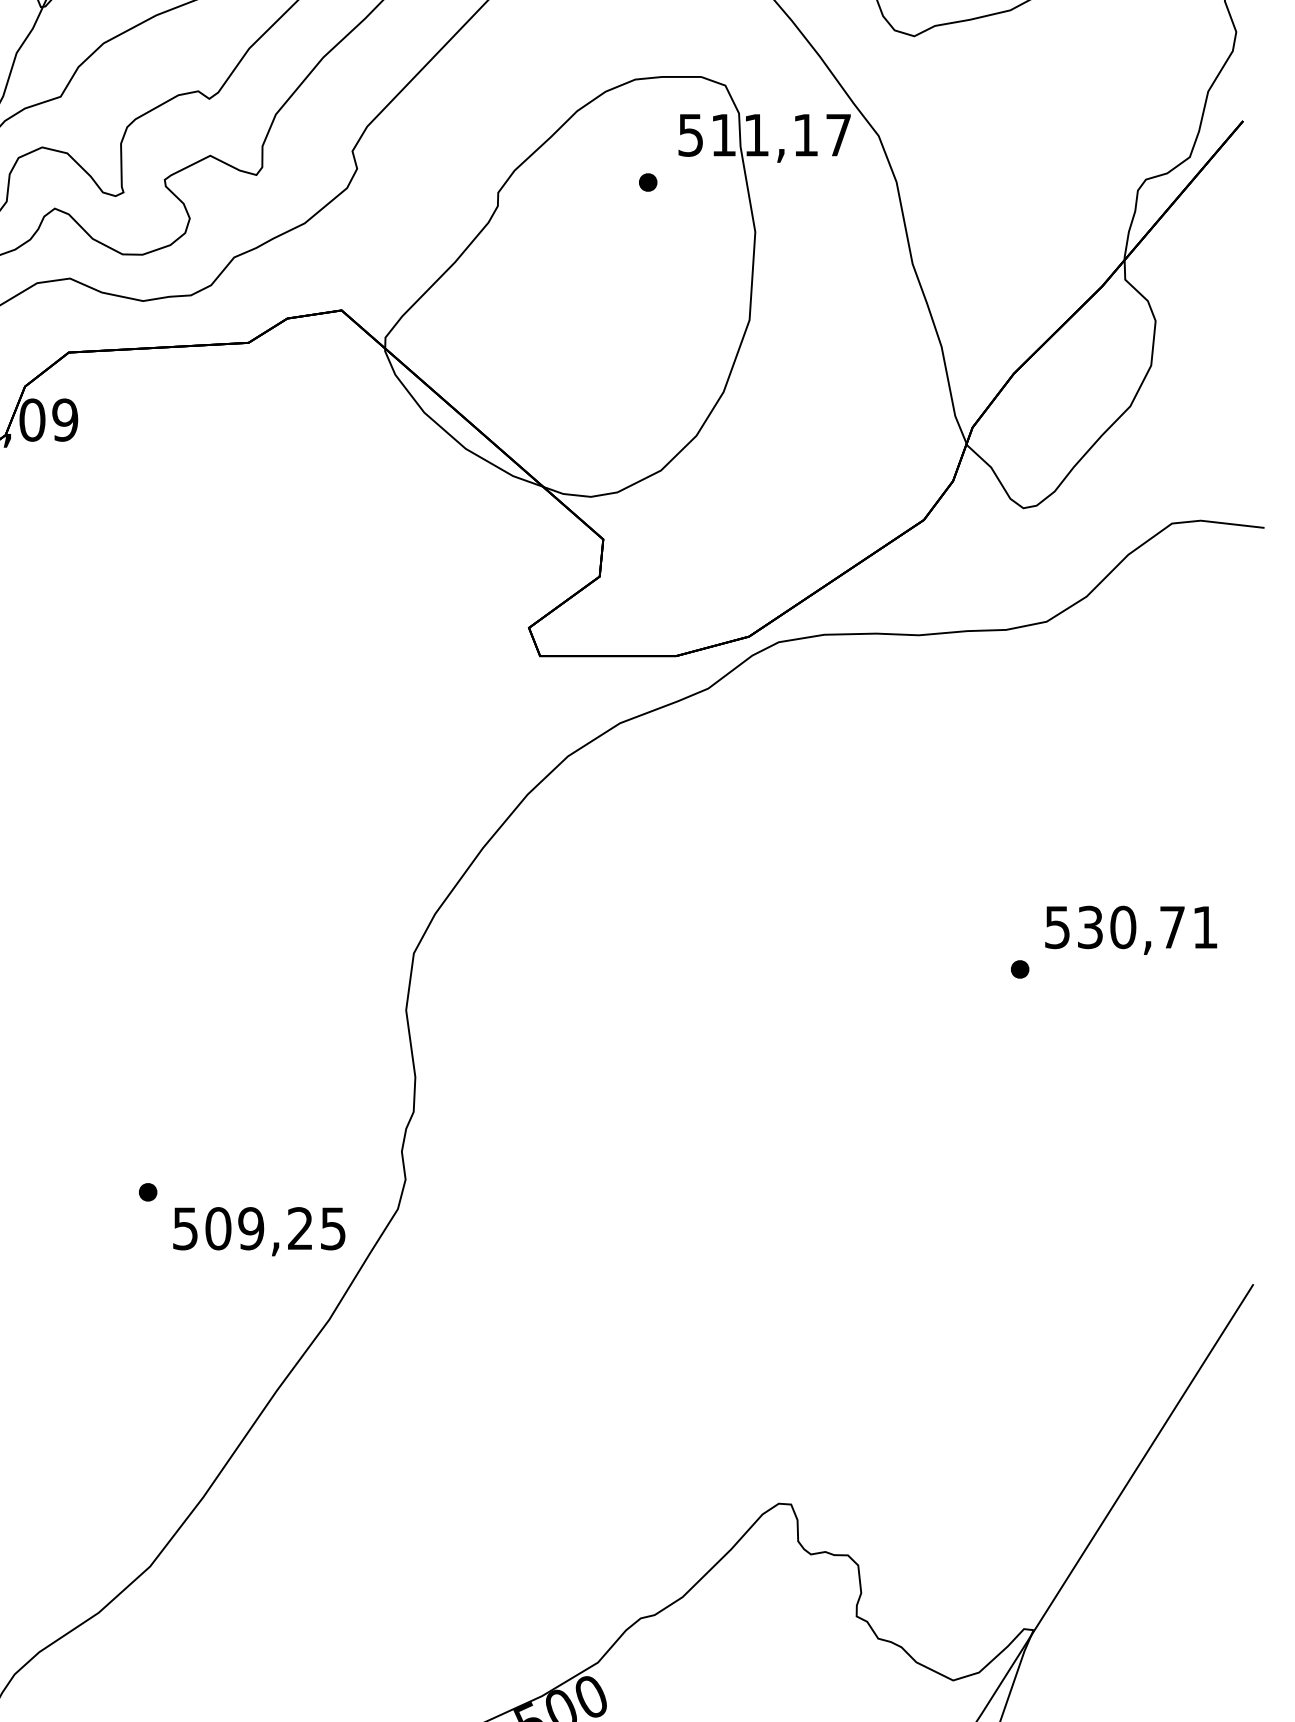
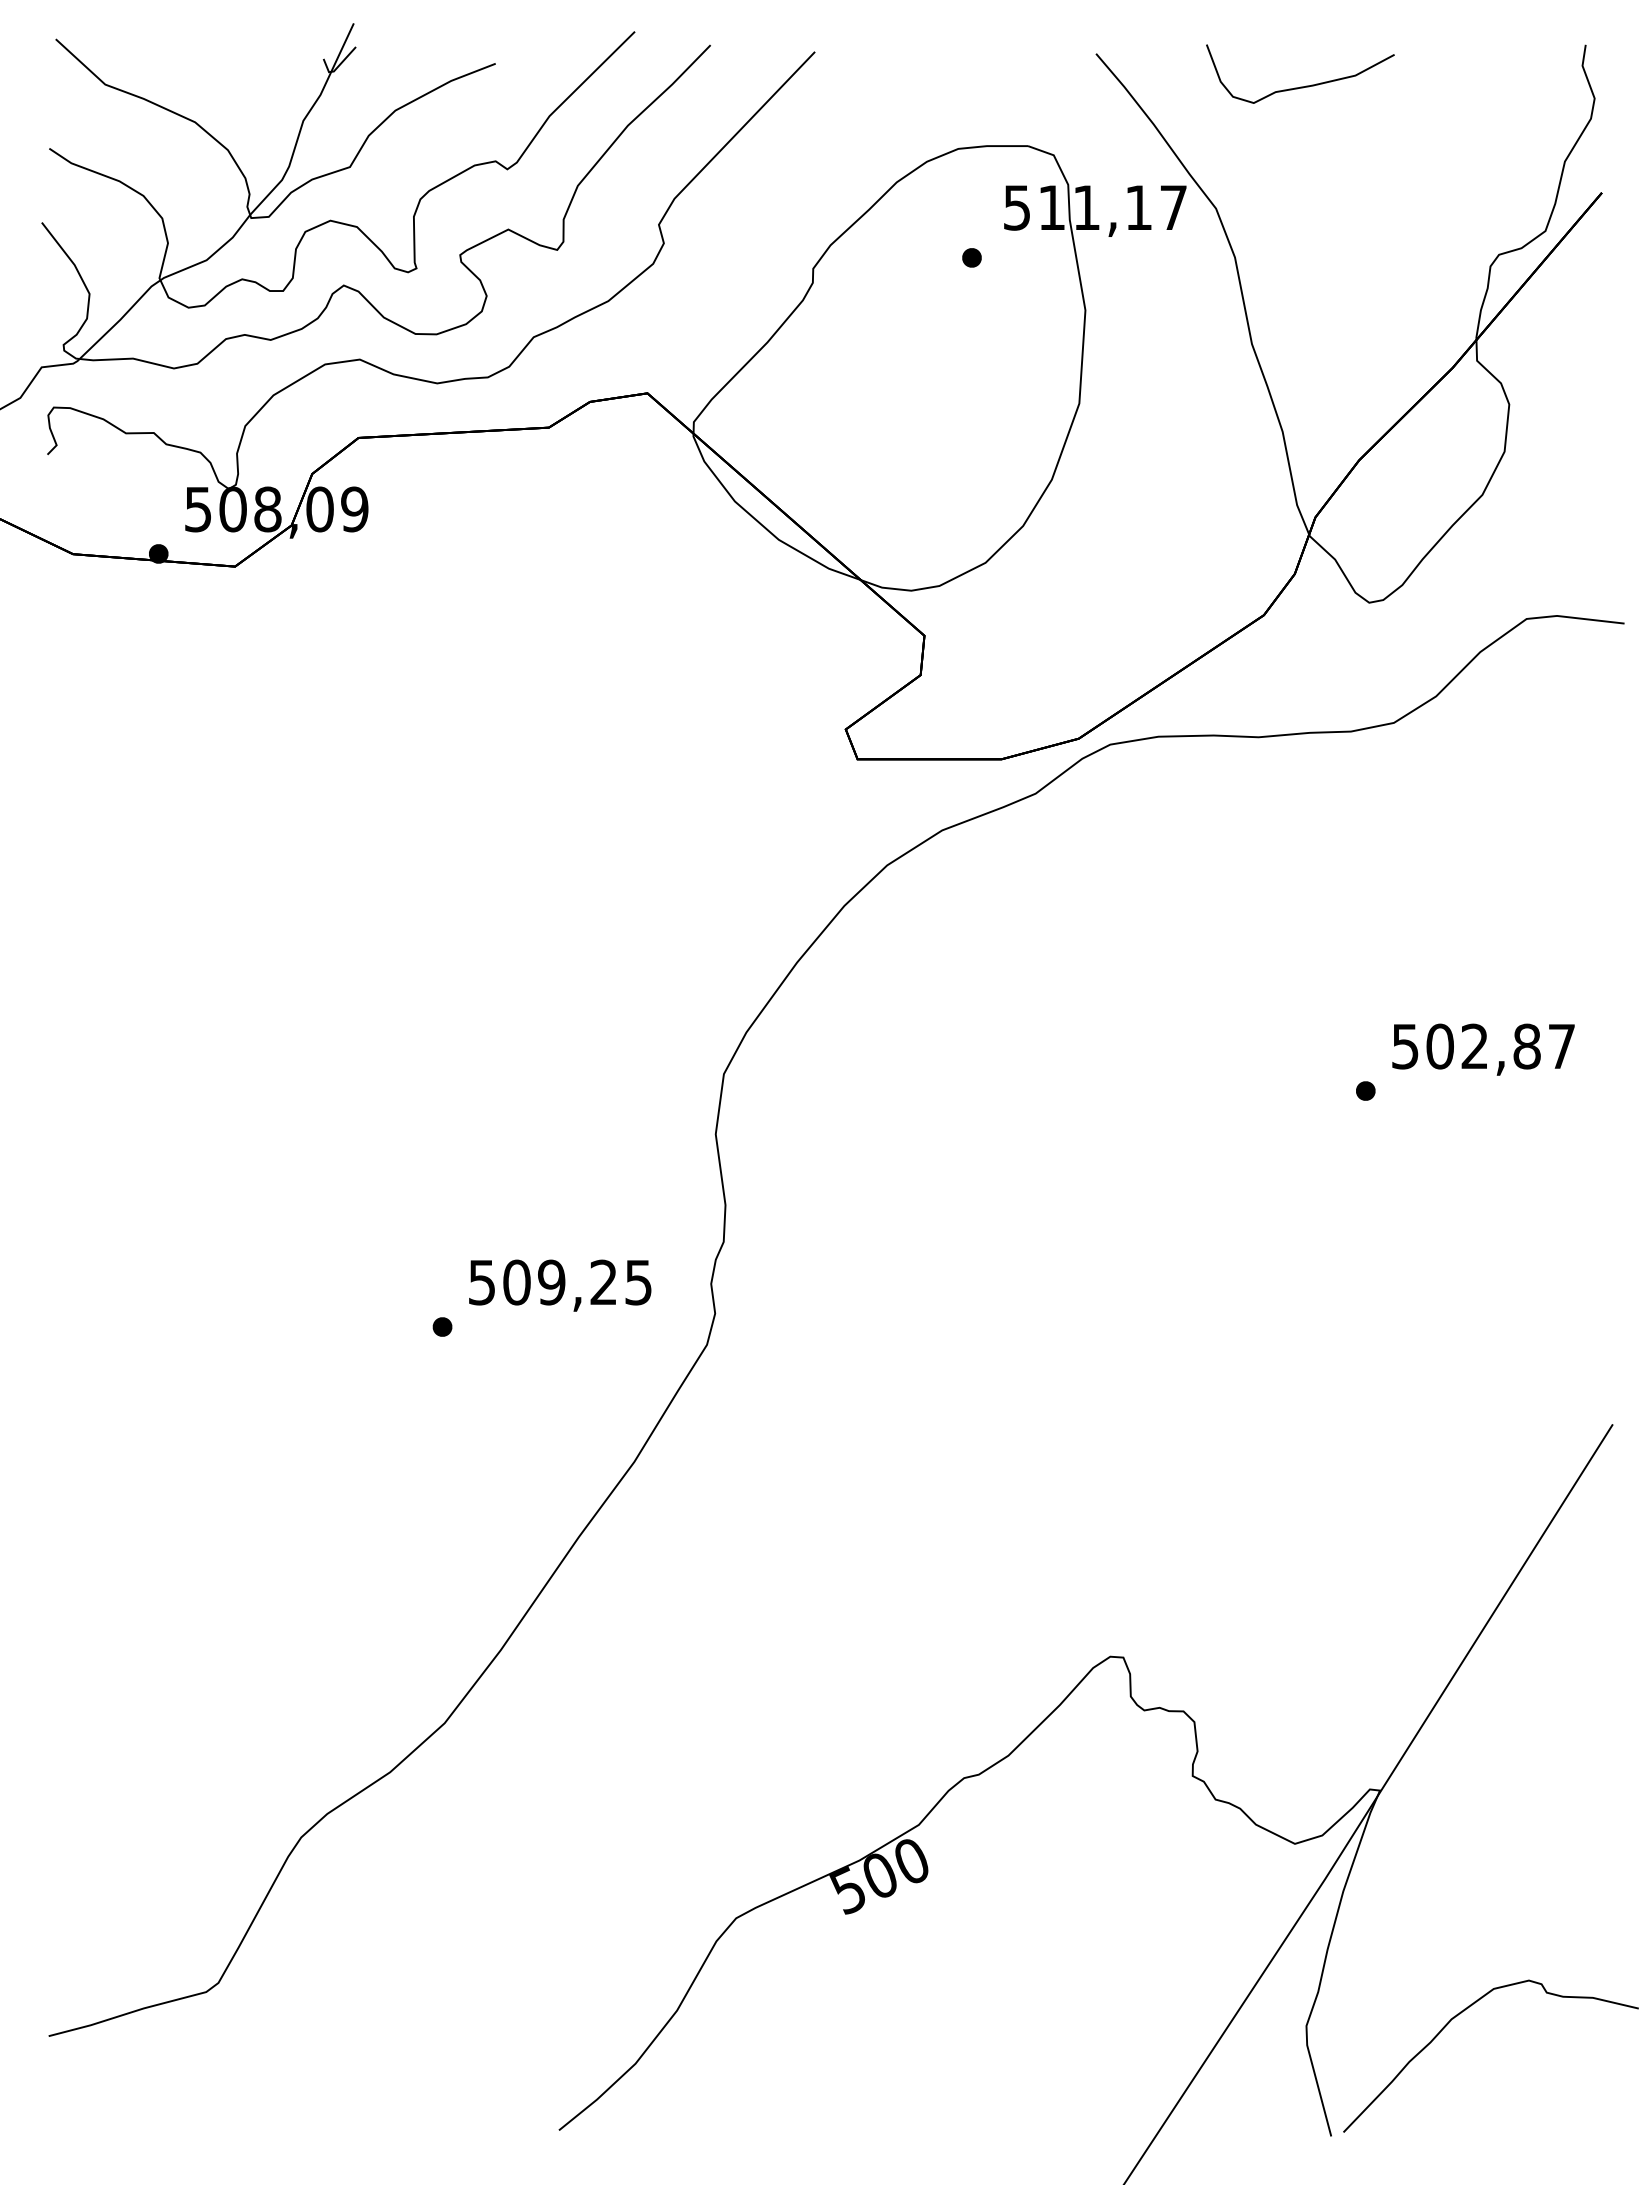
text: (1147, 927) -> (1500, 1046), 530,71 -> 502,87
text: (259, 1231) -> (560, 1285), moved

